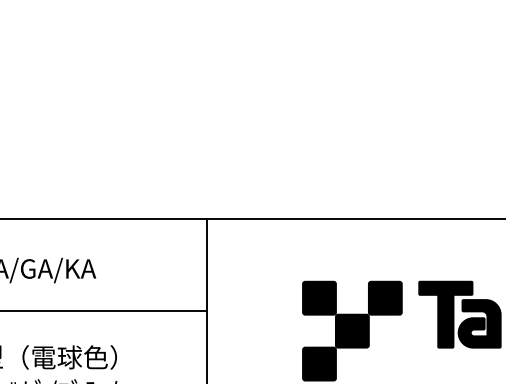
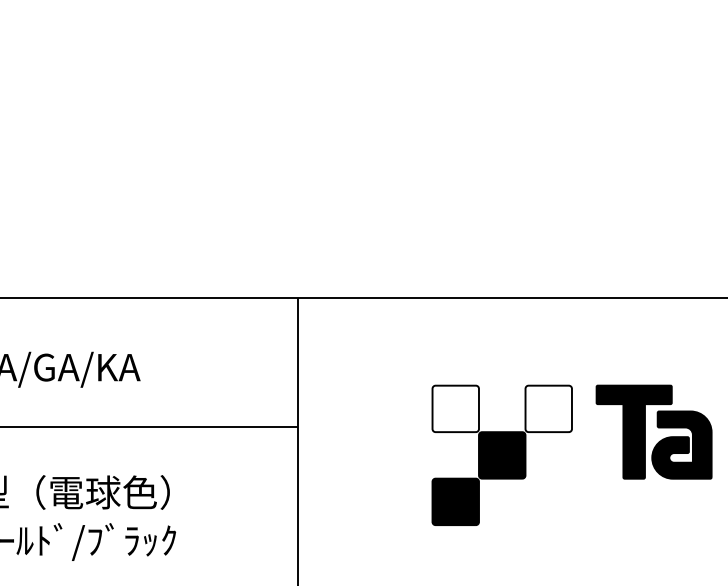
fill: (319, 297) -> (455, 408), removed
fill: (385, 297) -> (548, 408), removed

